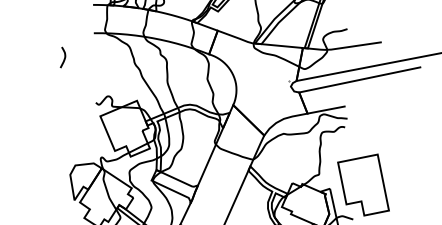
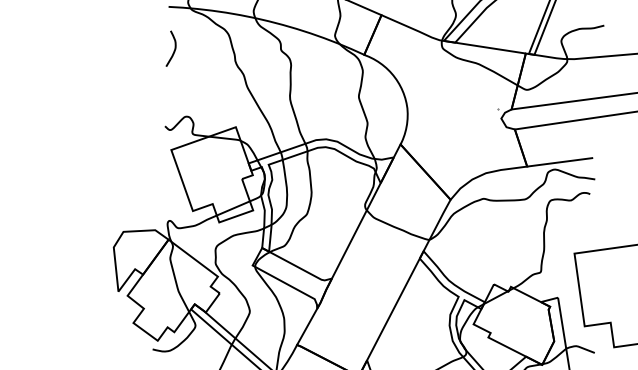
curve: (64, 57) -> (174, 48), moved

